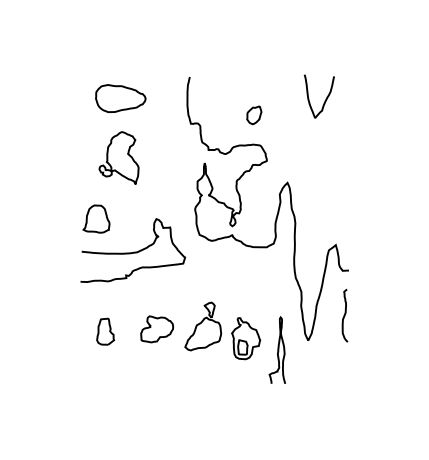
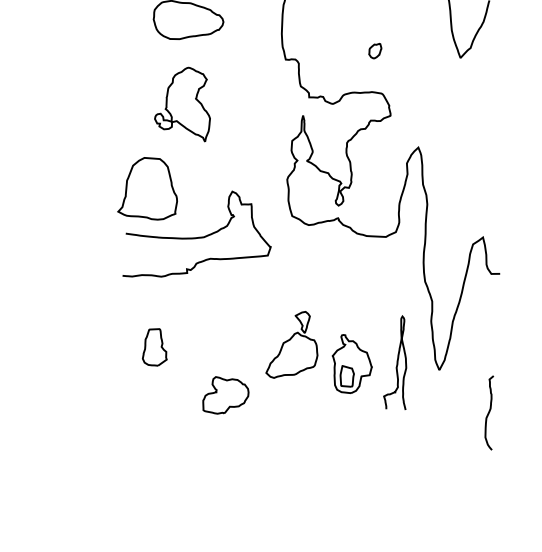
part: (254, 115) -> (375, 51), size x0.6
part: (96, 218) -> (148, 187), size x1.6
curve: (344, 315) -> (488, 412), moved
part: (157, 329) -> (226, 395), moved
curve: (277, 349) -> (396, 361), moved

